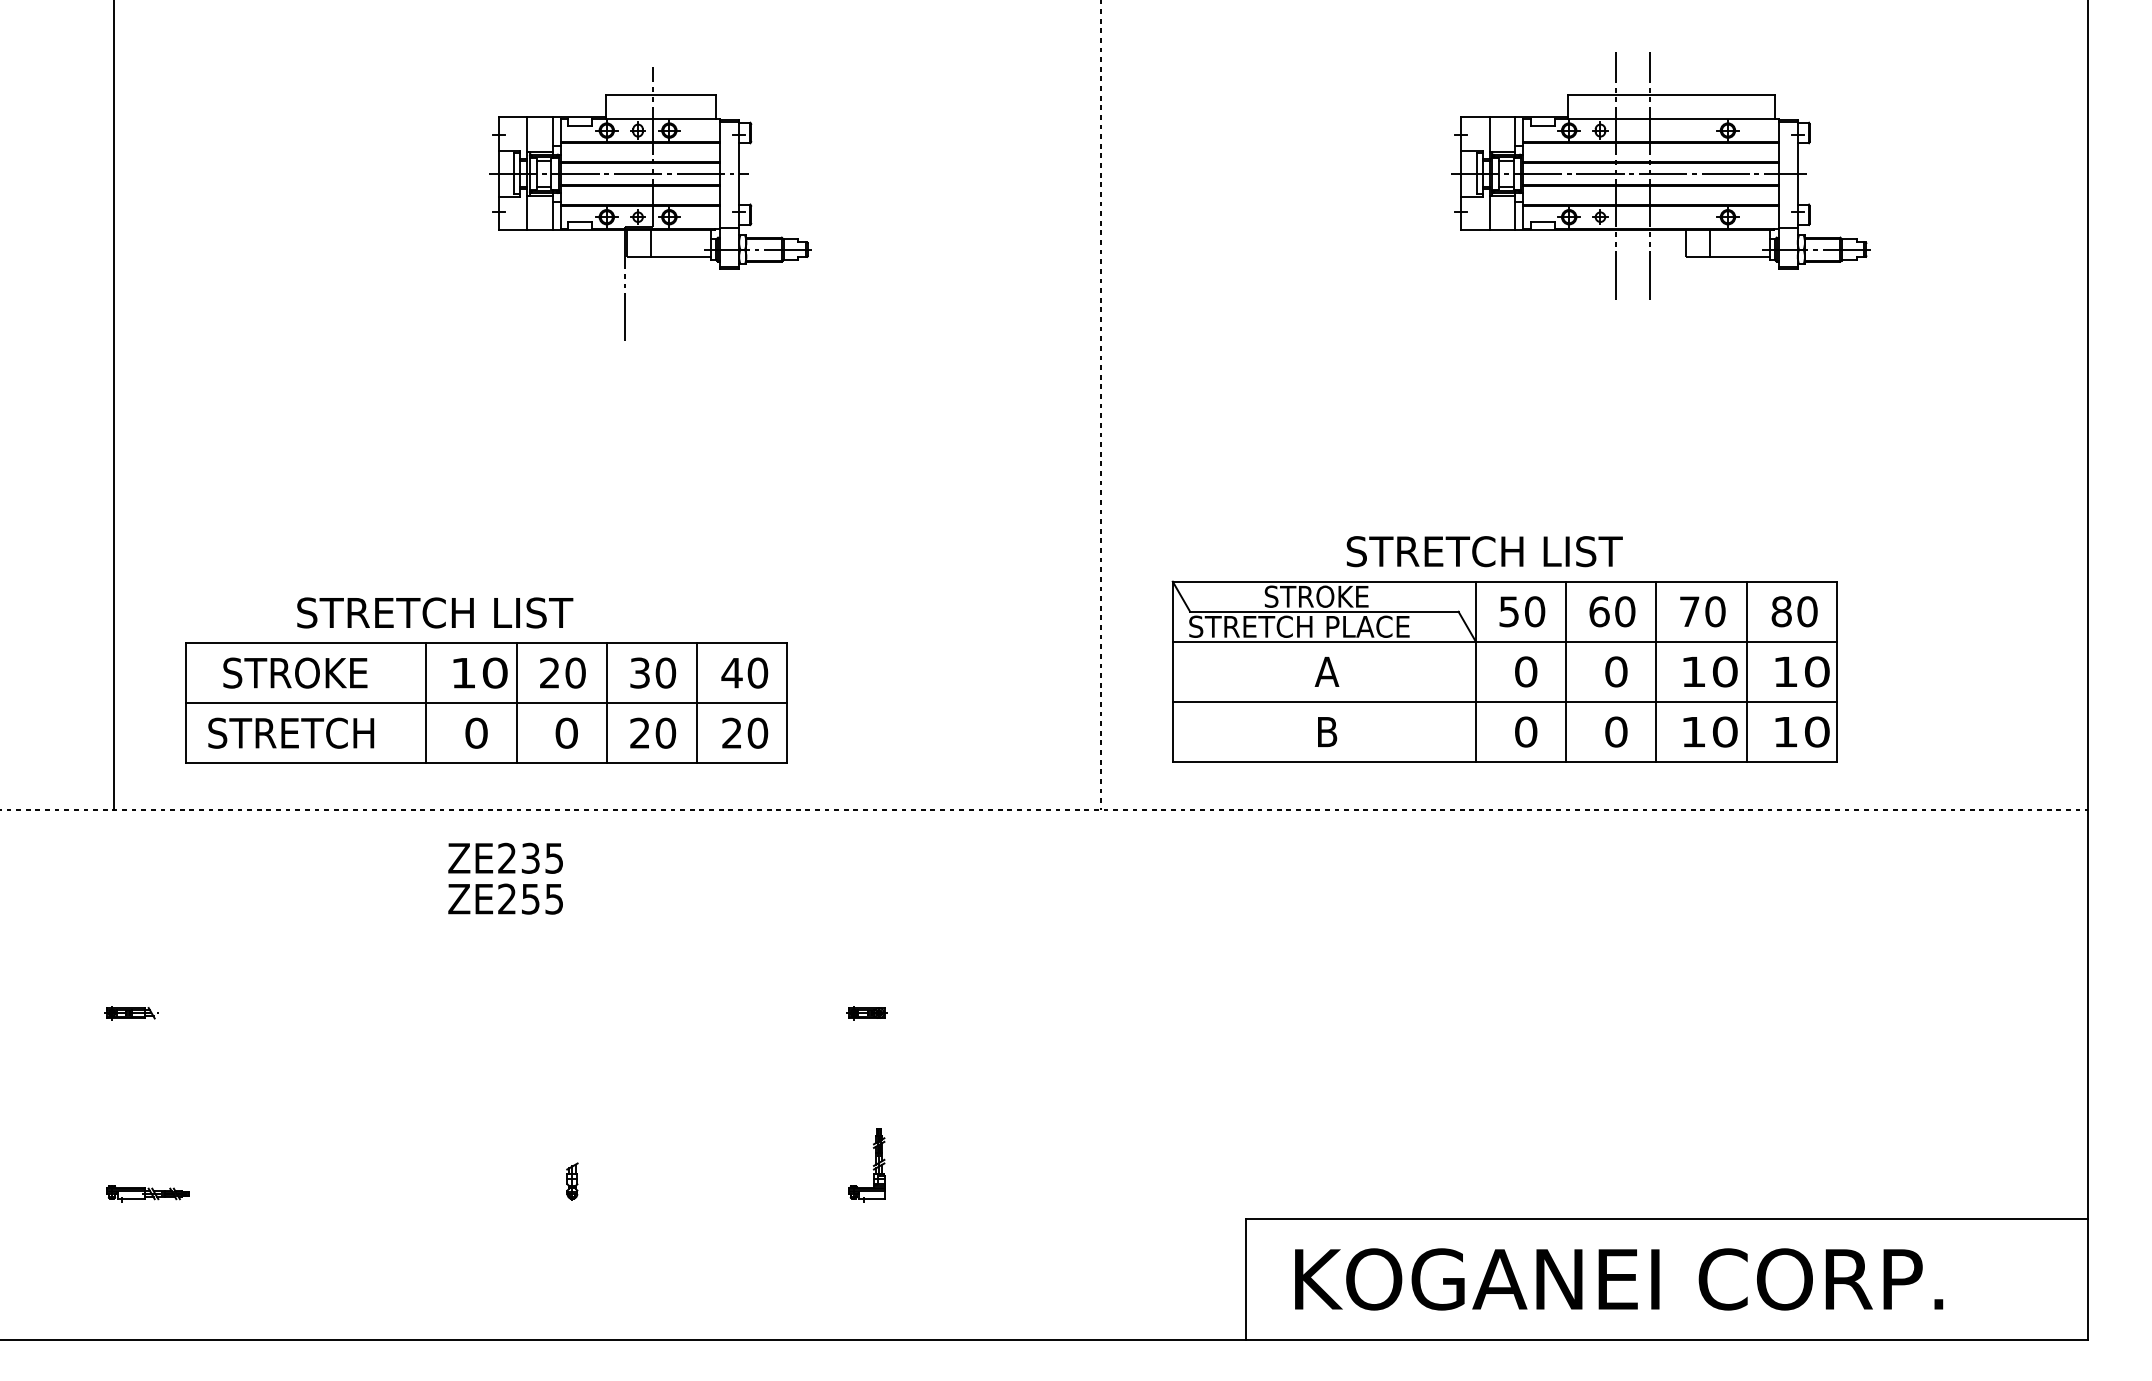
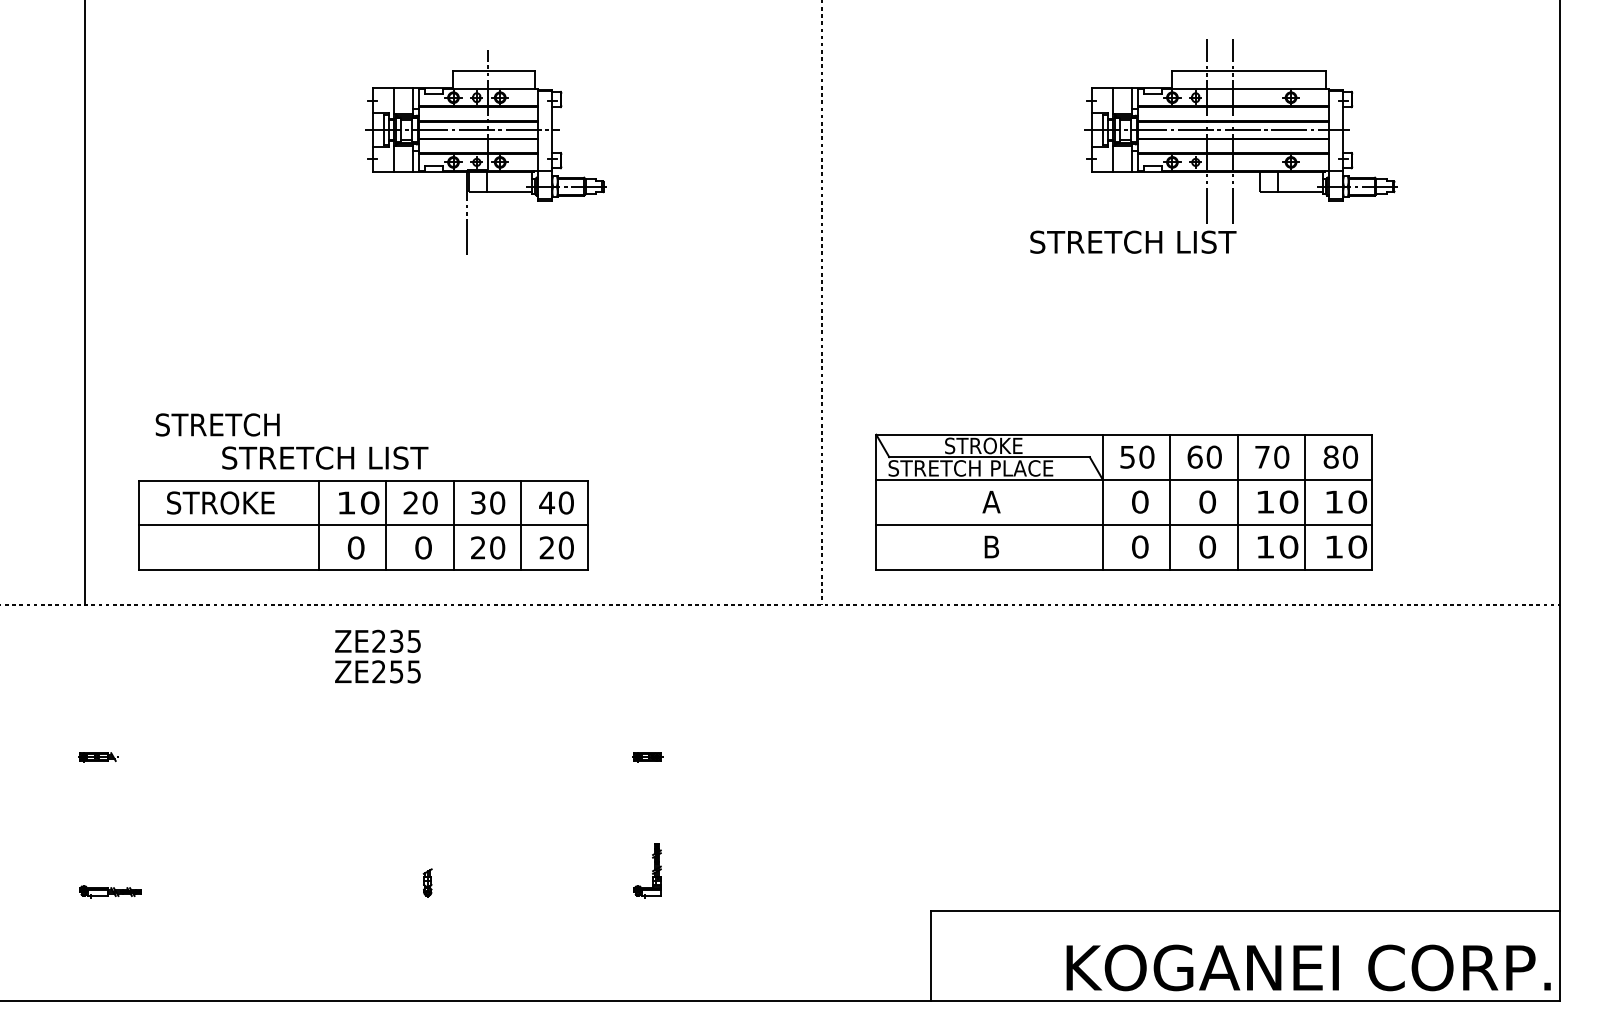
text: (1484, 550) -> (1133, 241), moved
text: (290, 732) -> (217, 424), moved
text: (1618, 1278) -> (1308, 967), moved

